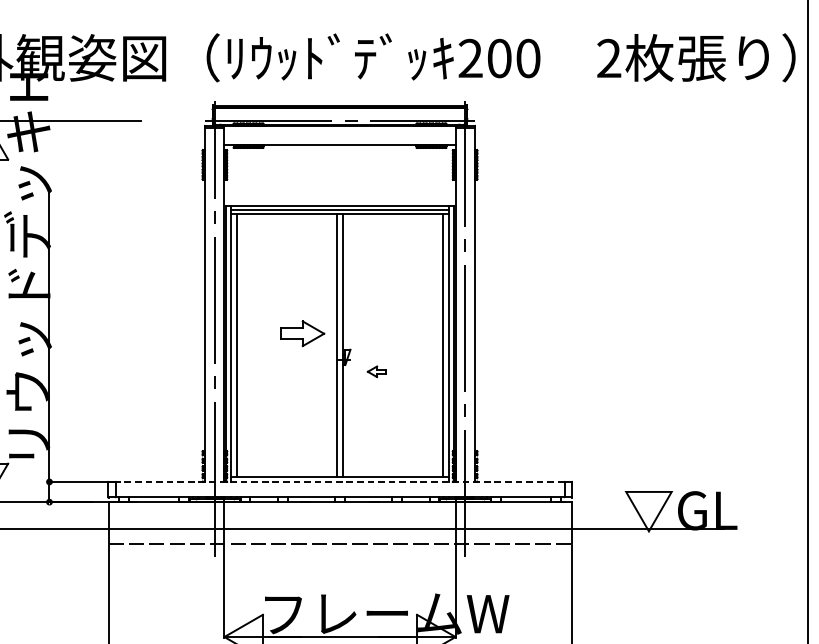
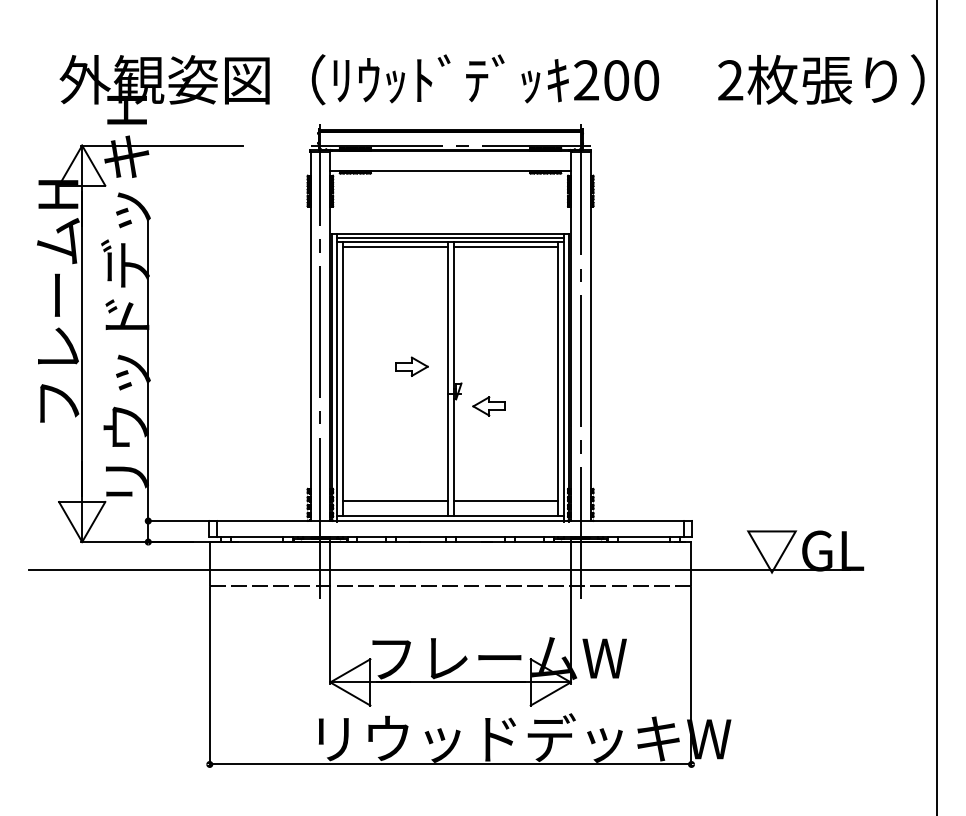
line: (287, 219) -> (395, 247), added
line: (392, 219) -> (505, 247), added
part: (302, 333) -> (411, 366), size x0.71
part: (376, 371) -> (488, 406), size x1.67
line: (287, 463) -> (395, 501), added
line: (392, 463) -> (505, 501), added
line: (339, 482) -> (450, 521), dashed -> solid

